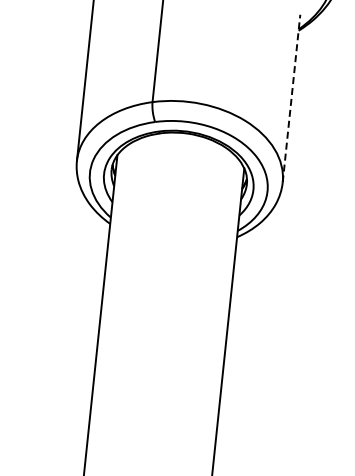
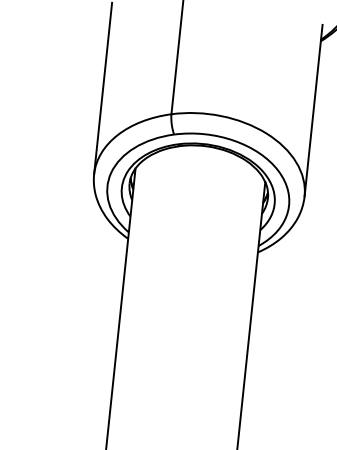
line: (291, 98) -> (313, 110), dashed -> solid

